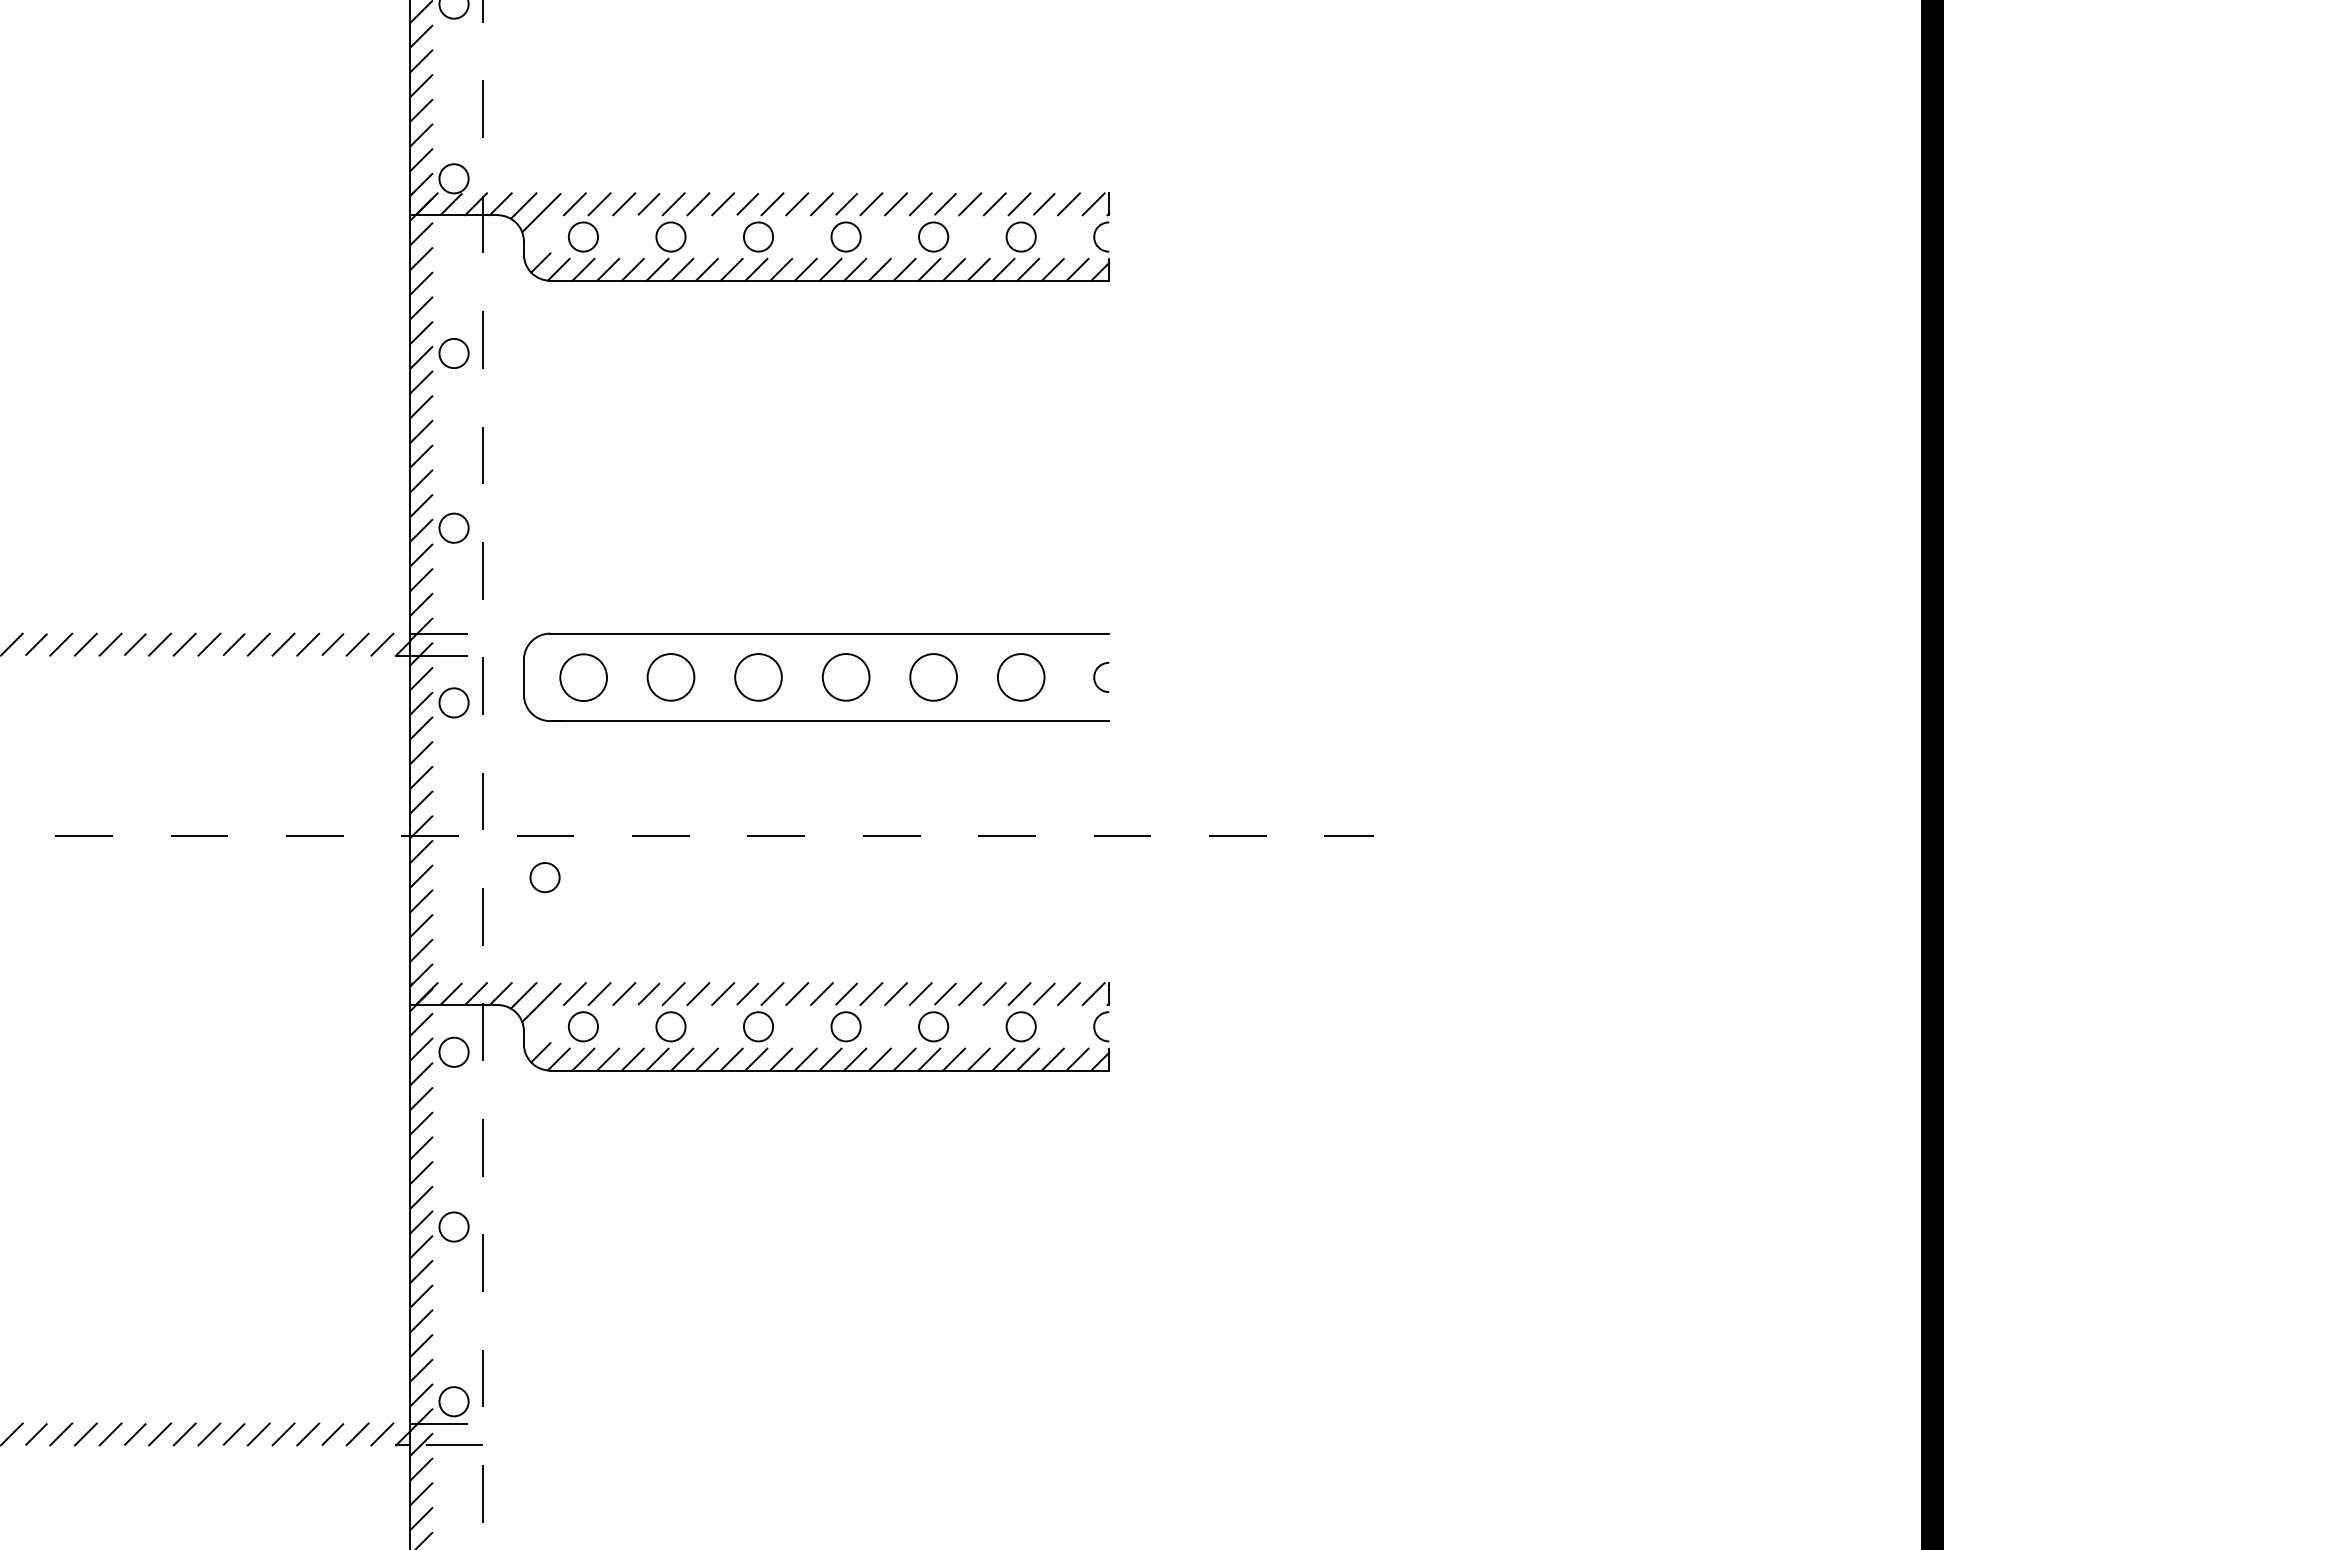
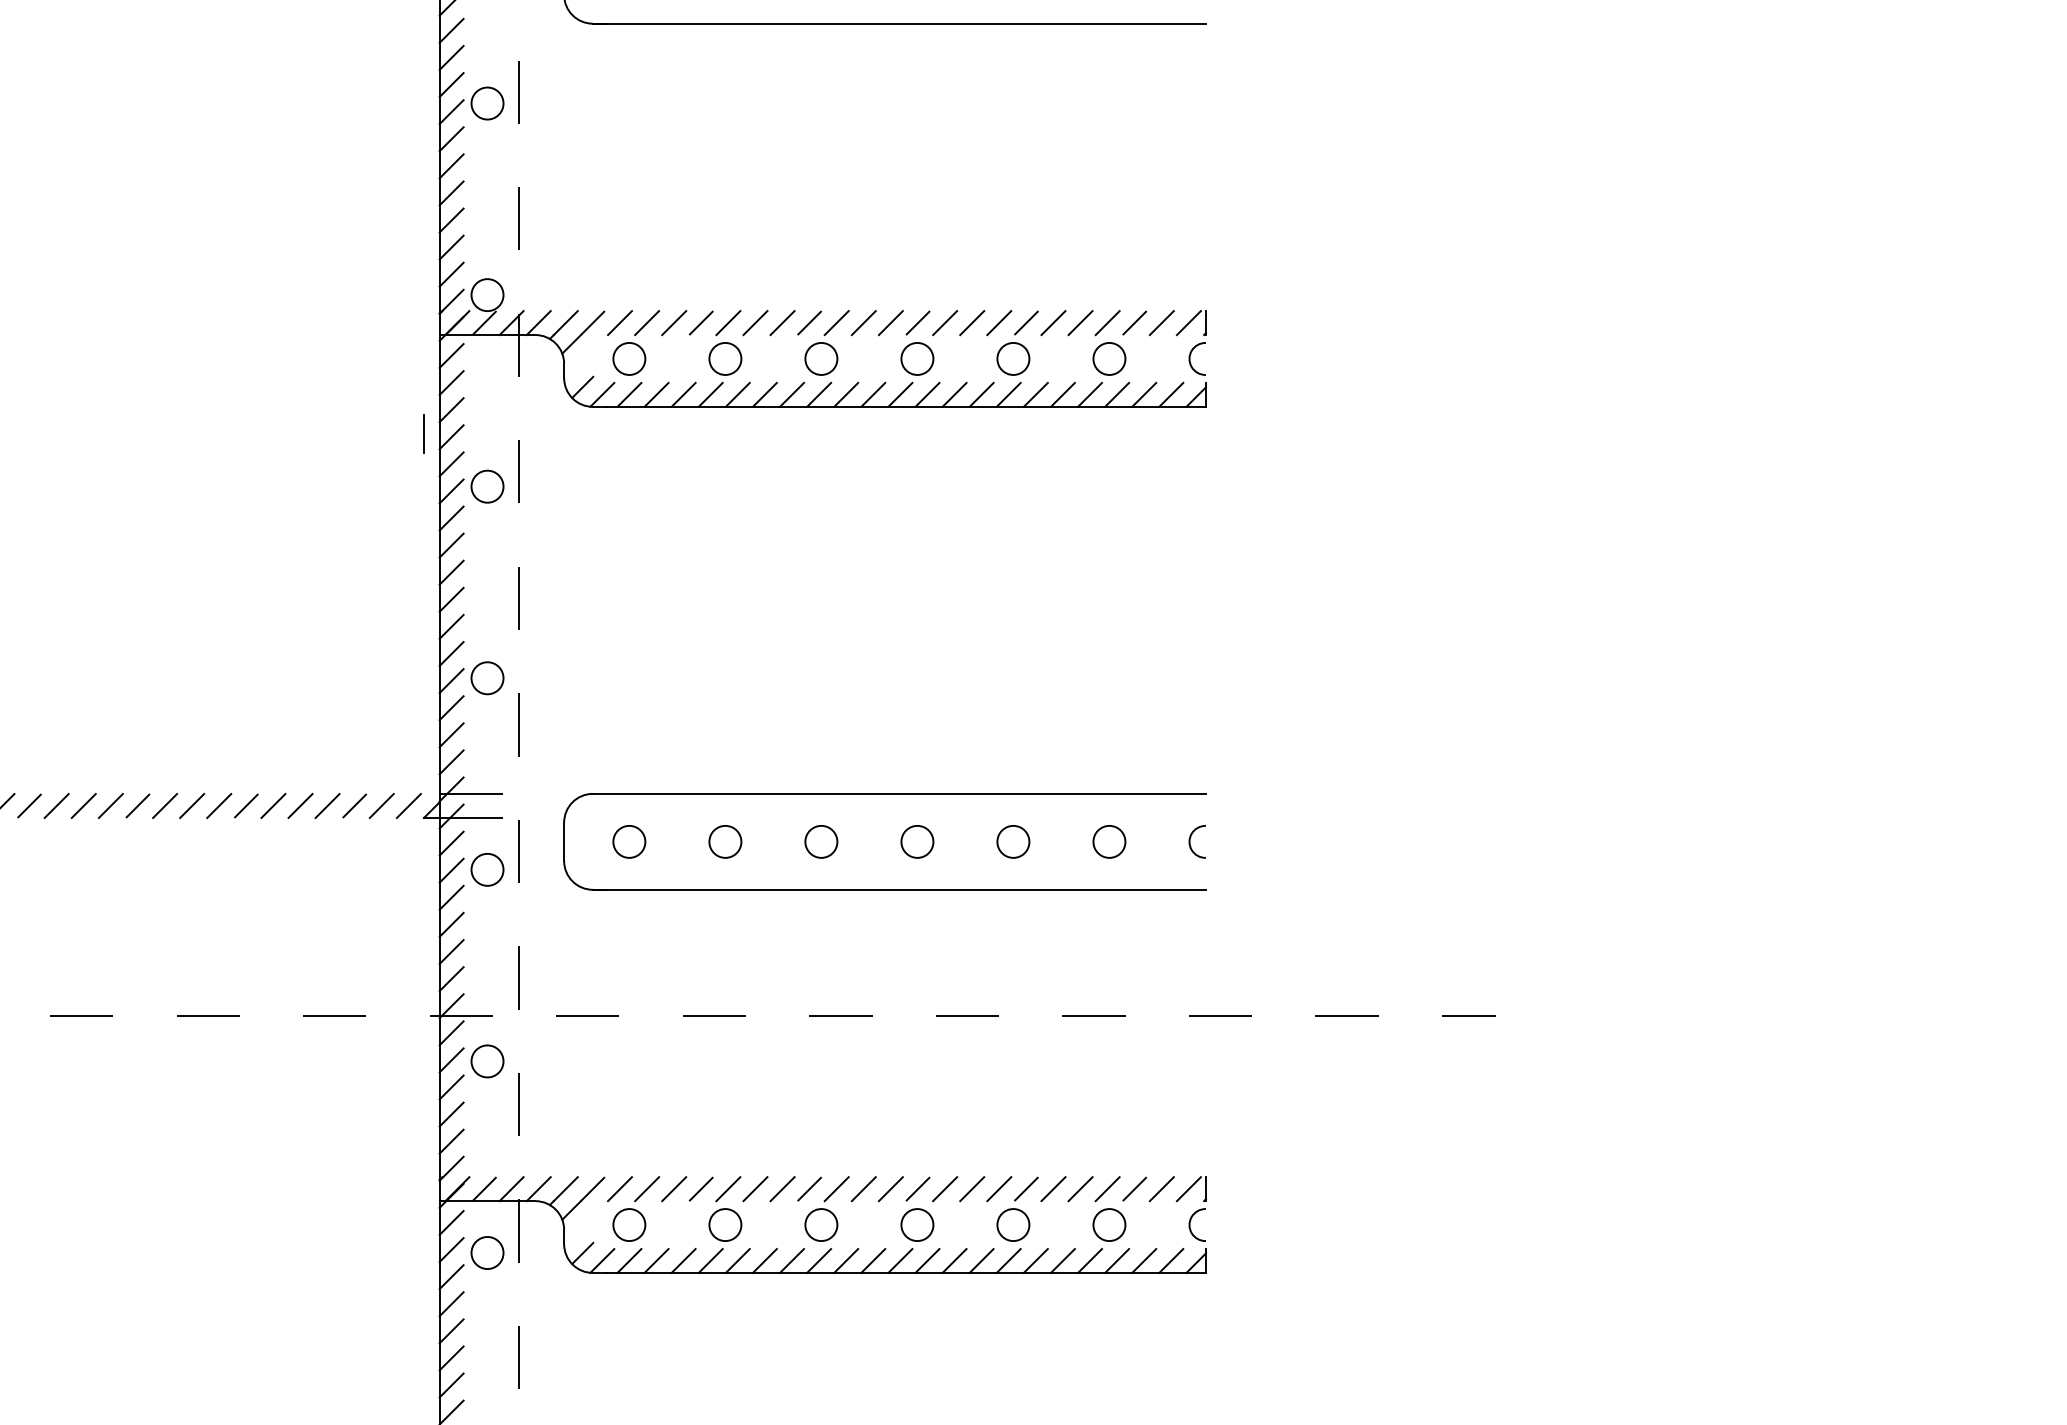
line: (395, 305) -> (423, 434), added
circle: (582, 676) -> (628, 840), size x0.62
circle: (670, 677) -> (724, 841), size x0.62
circle: (758, 677) -> (821, 841), size x0.62
circle: (845, 677) -> (916, 841), size x0.62
circle: (933, 677) -> (1013, 841), size x0.62
circle: (1020, 677) -> (1108, 841), size x0.62
circle: (544, 877) -> (486, 1061), moved

